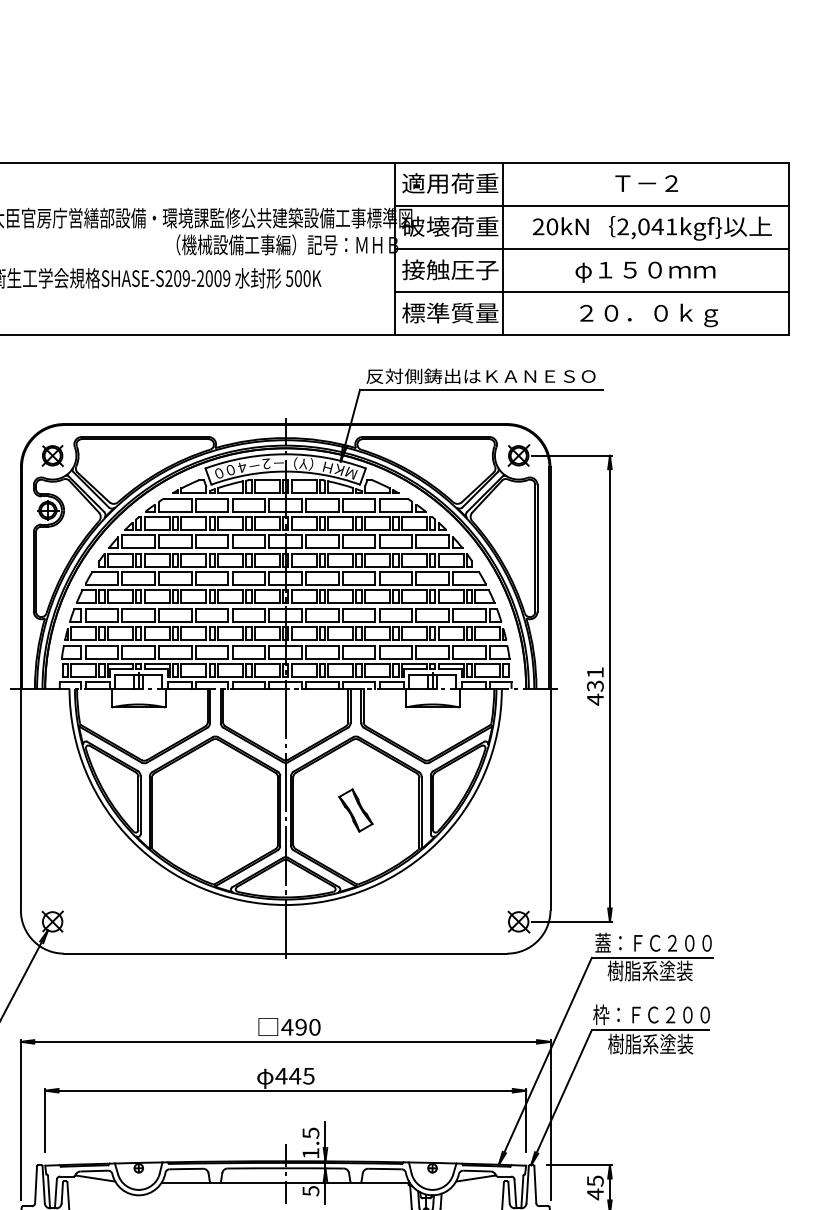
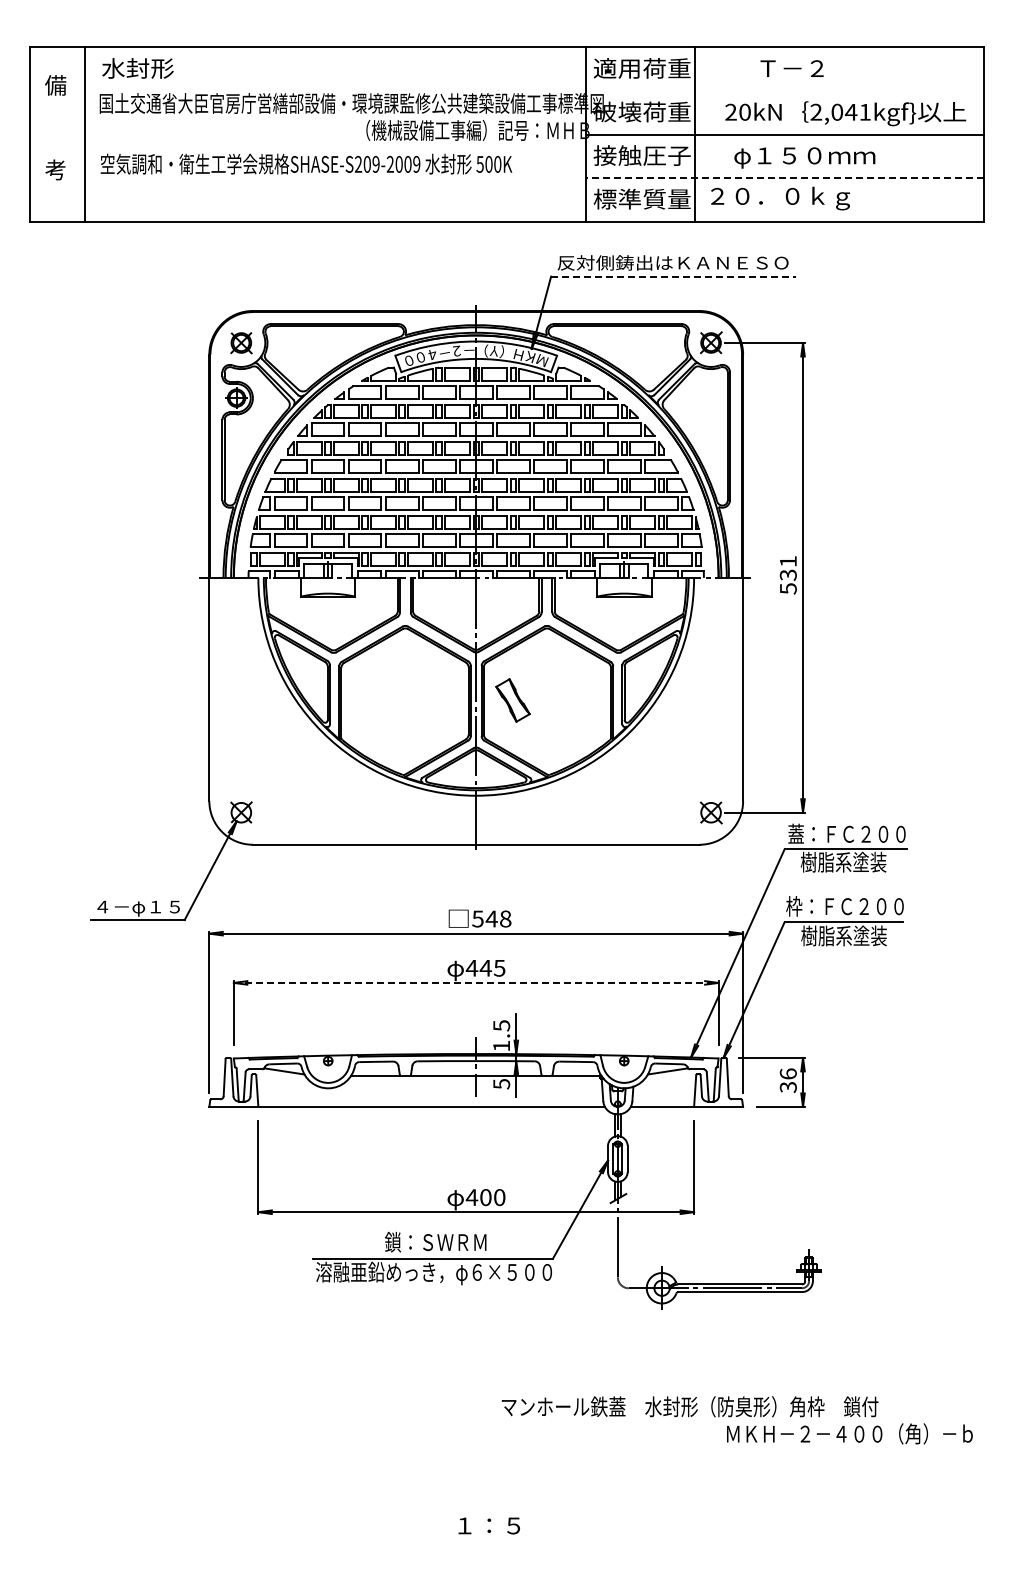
text: (646, 183) -> (791, 68), moved
line: (591, 206) -> (784, 91), removed
text: (645, 271) -> (804, 157), moved
line: (591, 292) -> (784, 178), solid -> dashed
text: (649, 315) -> (780, 198), moved
line: (481, 389) -> (673, 276), solid -> dashed
text: (595, 699) -> (788, 588), 431 -> 531
part: (355, 810) -> (512, 700), moved
text: (300, 1026) -> (491, 918), 490 -> 548
line: (285, 1090) -> (476, 982), solid -> dashed
text: (594, 1187) -> (787, 1080), 45 -> 36

